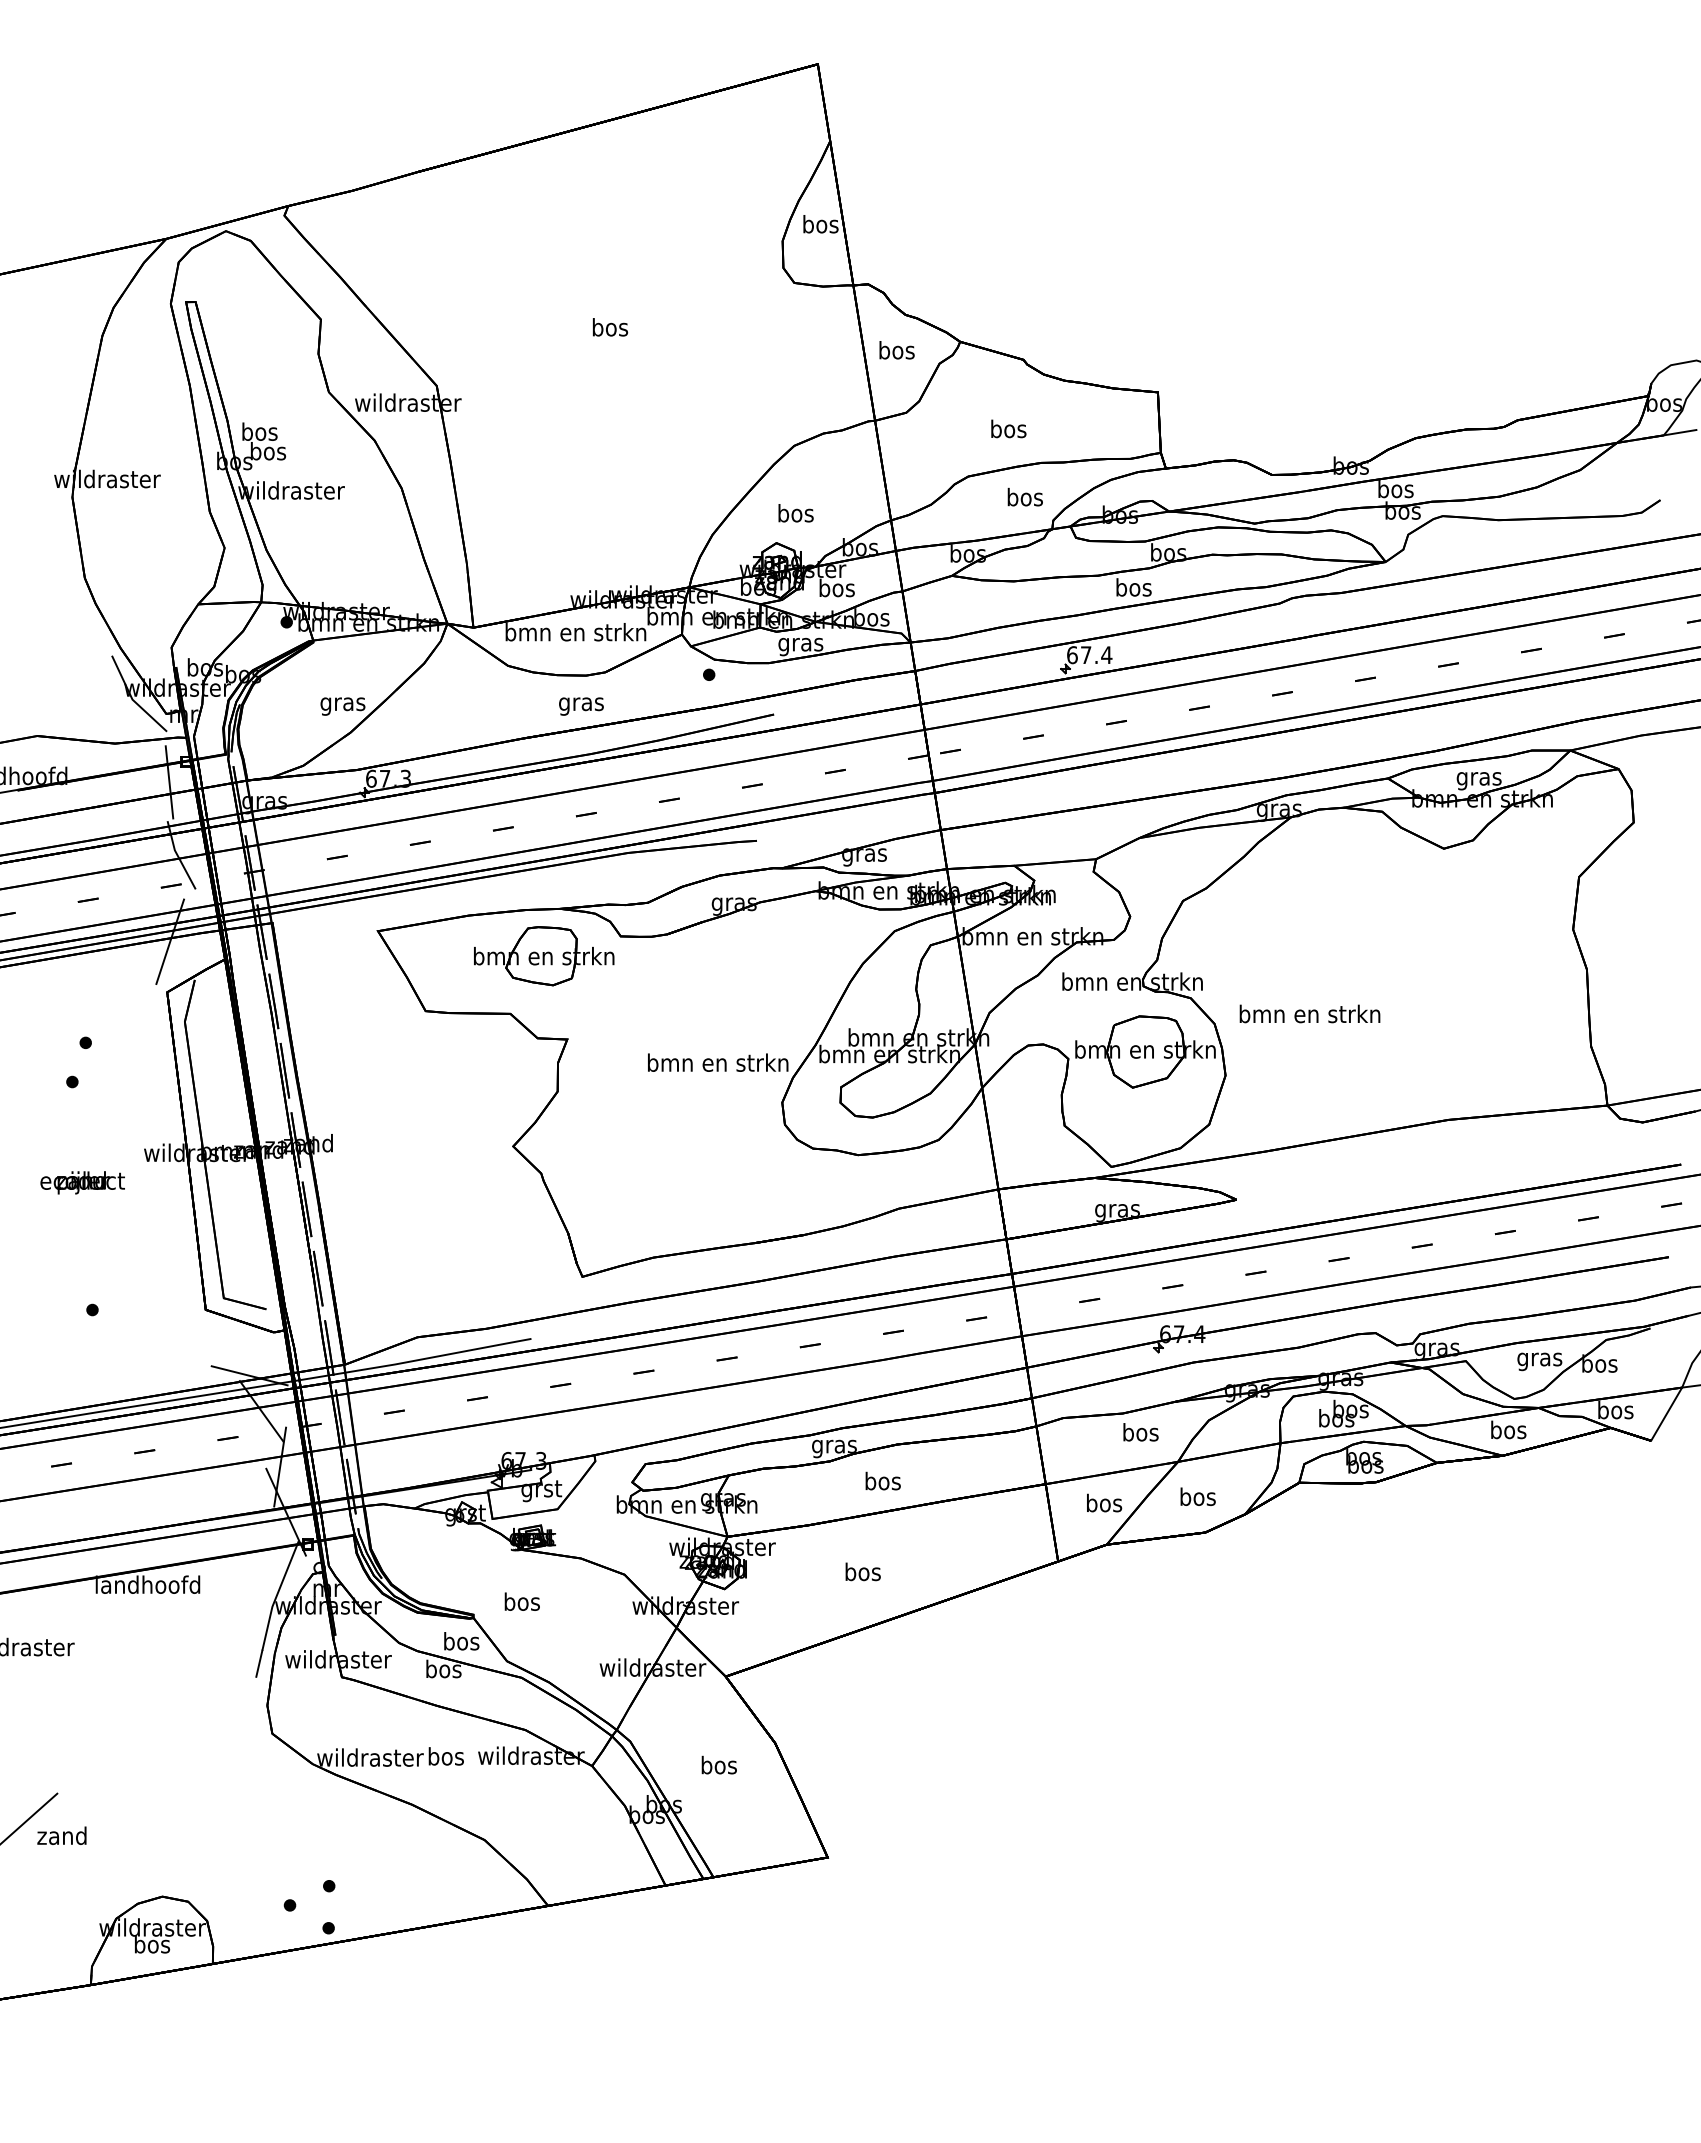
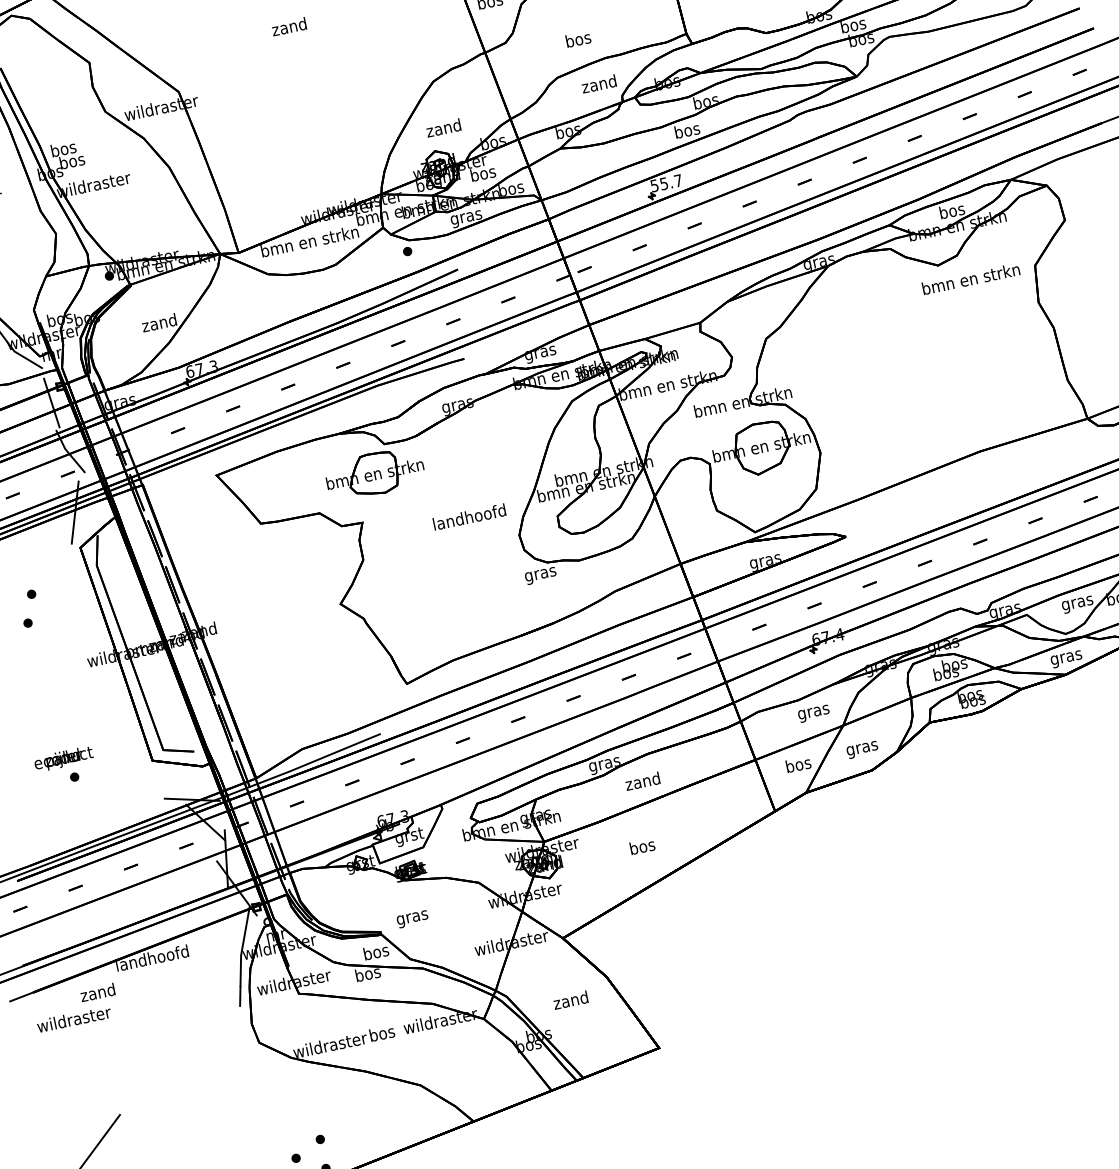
text: (609, 327) -> (289, 26), bos -> zand
text: (1023, 496) -> (598, 83), bos -> zand
text: (794, 513) -> (443, 128), bos -> zand
text: (1089, 655) -> (666, 183), 67.4 -> 55.7
text: (341, 703) -> (158, 324), gras -> zand
text: (581, 706) -> (540, 575), moved
text: (1478, 778) -> (951, 212), gras -> bos
part: (544, 956) -> (375, 474), moved
text: (1309, 1013) -> (970, 278), moved
text: (718, 1062) -> (469, 516), bmn en strkn -> landhoofd
text: (82, 1182) -> (63, 758), moved
text: (1508, 1431) -> (1066, 657), bos -> gras
text: (1140, 1434) -> (813, 712), bos -> gras
text: (881, 1480) -> (641, 781), bos -> zand
text: (1197, 1498) -> (861, 747), bos -> gras
text: (521, 1603) -> (411, 917), bos -> gras
text: (717, 1764) -> (569, 999), bos -> zand
text: (61, 1835) -> (97, 992), moved

